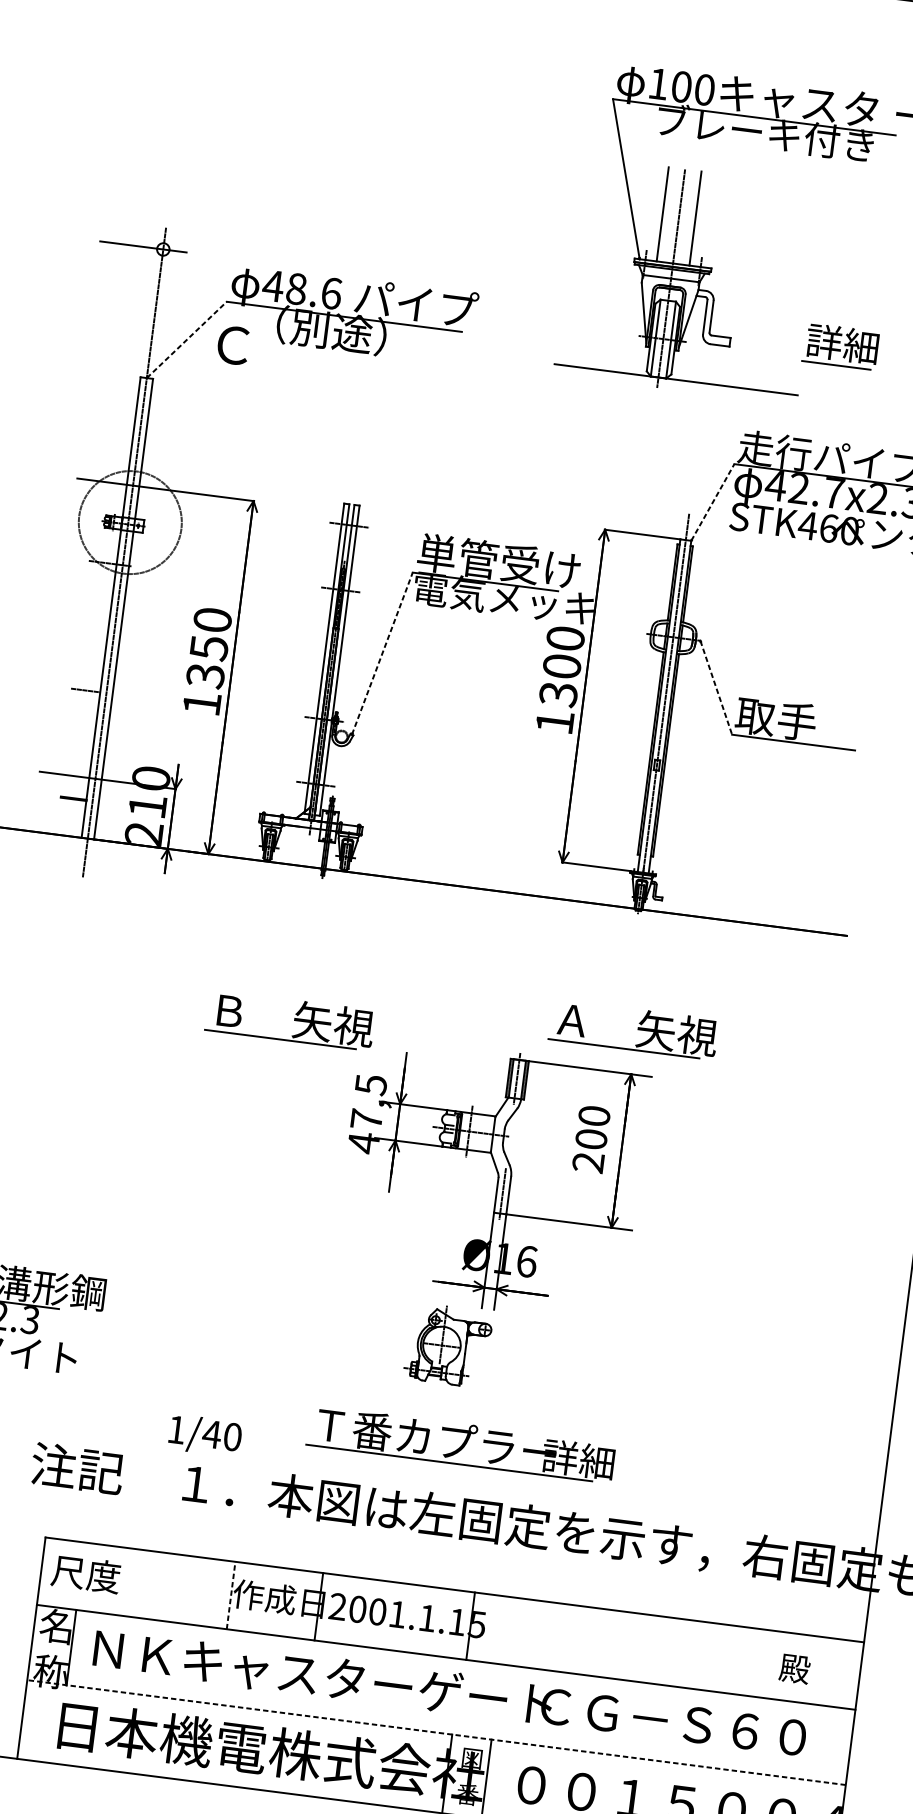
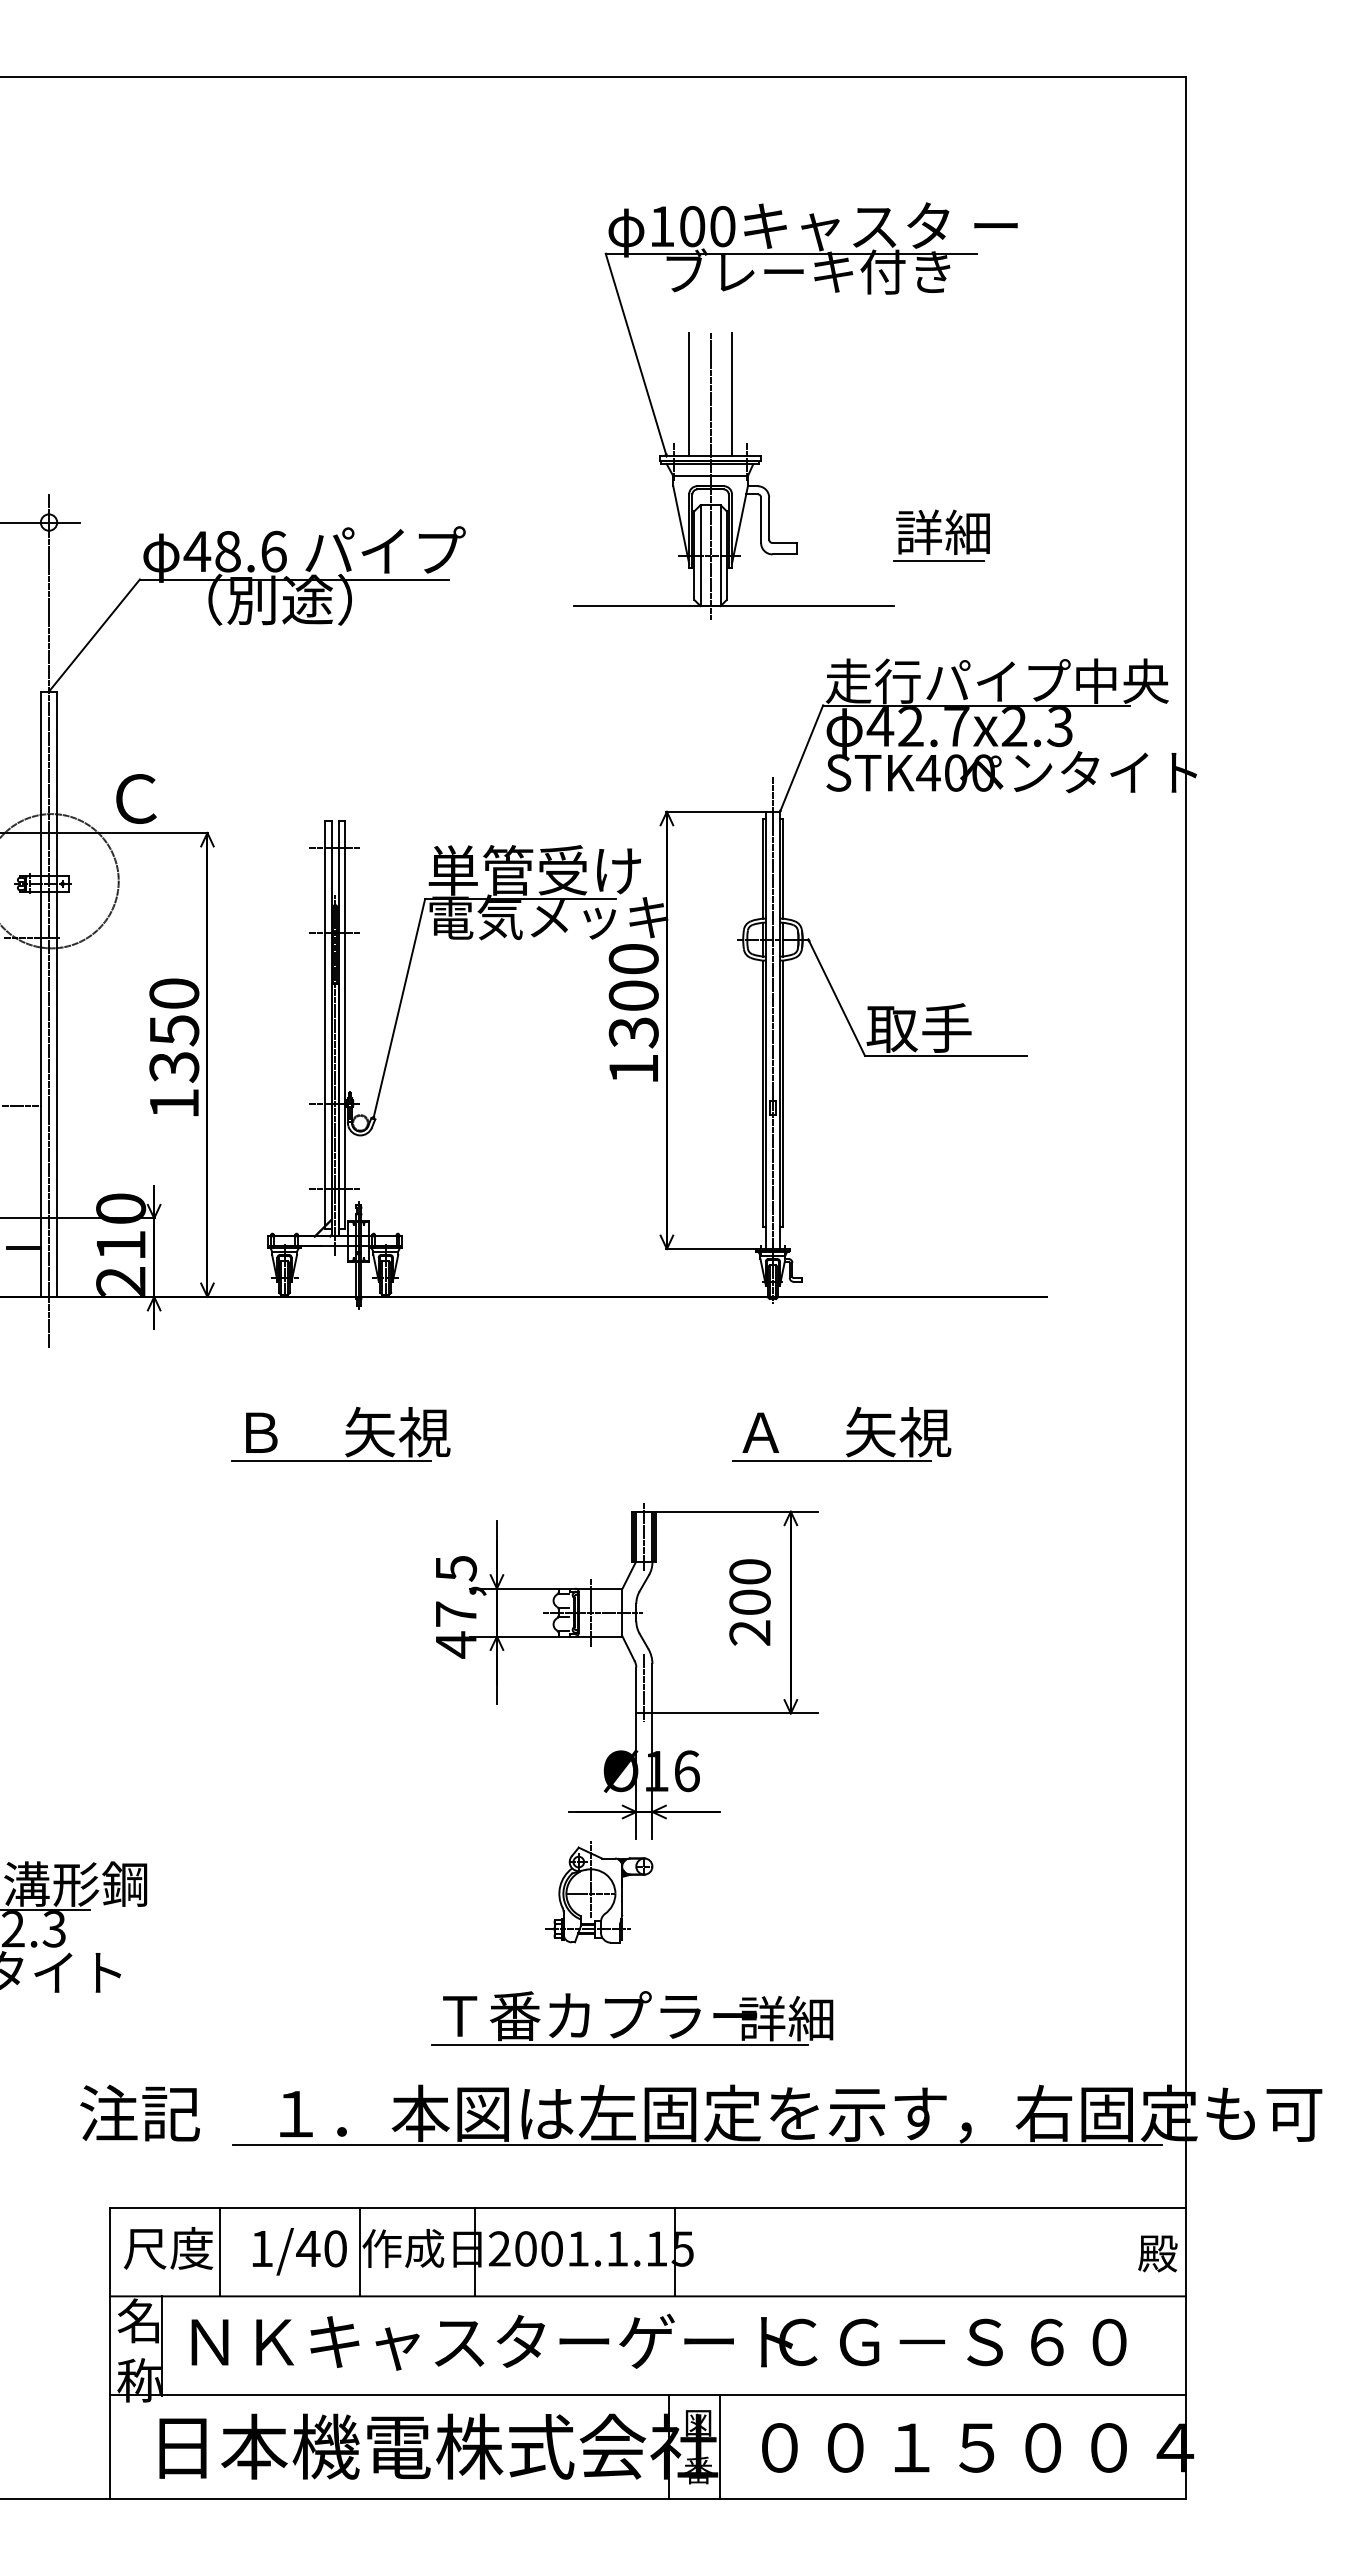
line: (186, 339) -> (94, 635), dashed -> solid
text: (233, 345) -> (136, 798), moved
line: (712, 502) -> (801, 758), dashed -> solid
text: (829, 528) -> (956, 772), STK460 -> STK400
line: (382, 653) -> (399, 1008), dashed -> solid
line: (716, 687) -> (836, 997), dashed -> solid
part: (290, 1019) -> (340, 1433), moved
part: (633, 1028) -> (841, 1433), moved
text: (205, 1435) -> (299, 2251), moved
line: (498, 1547) -> (697, 2145), added
line: (125, 1581) -> (220, 2251), added
line: (231, 1595) -> (359, 2251), dashed -> solid
text: (794, 1668) -> (1157, 2253), moved
line: (436, 1732) -> (648, 2395), dashed -> solid

